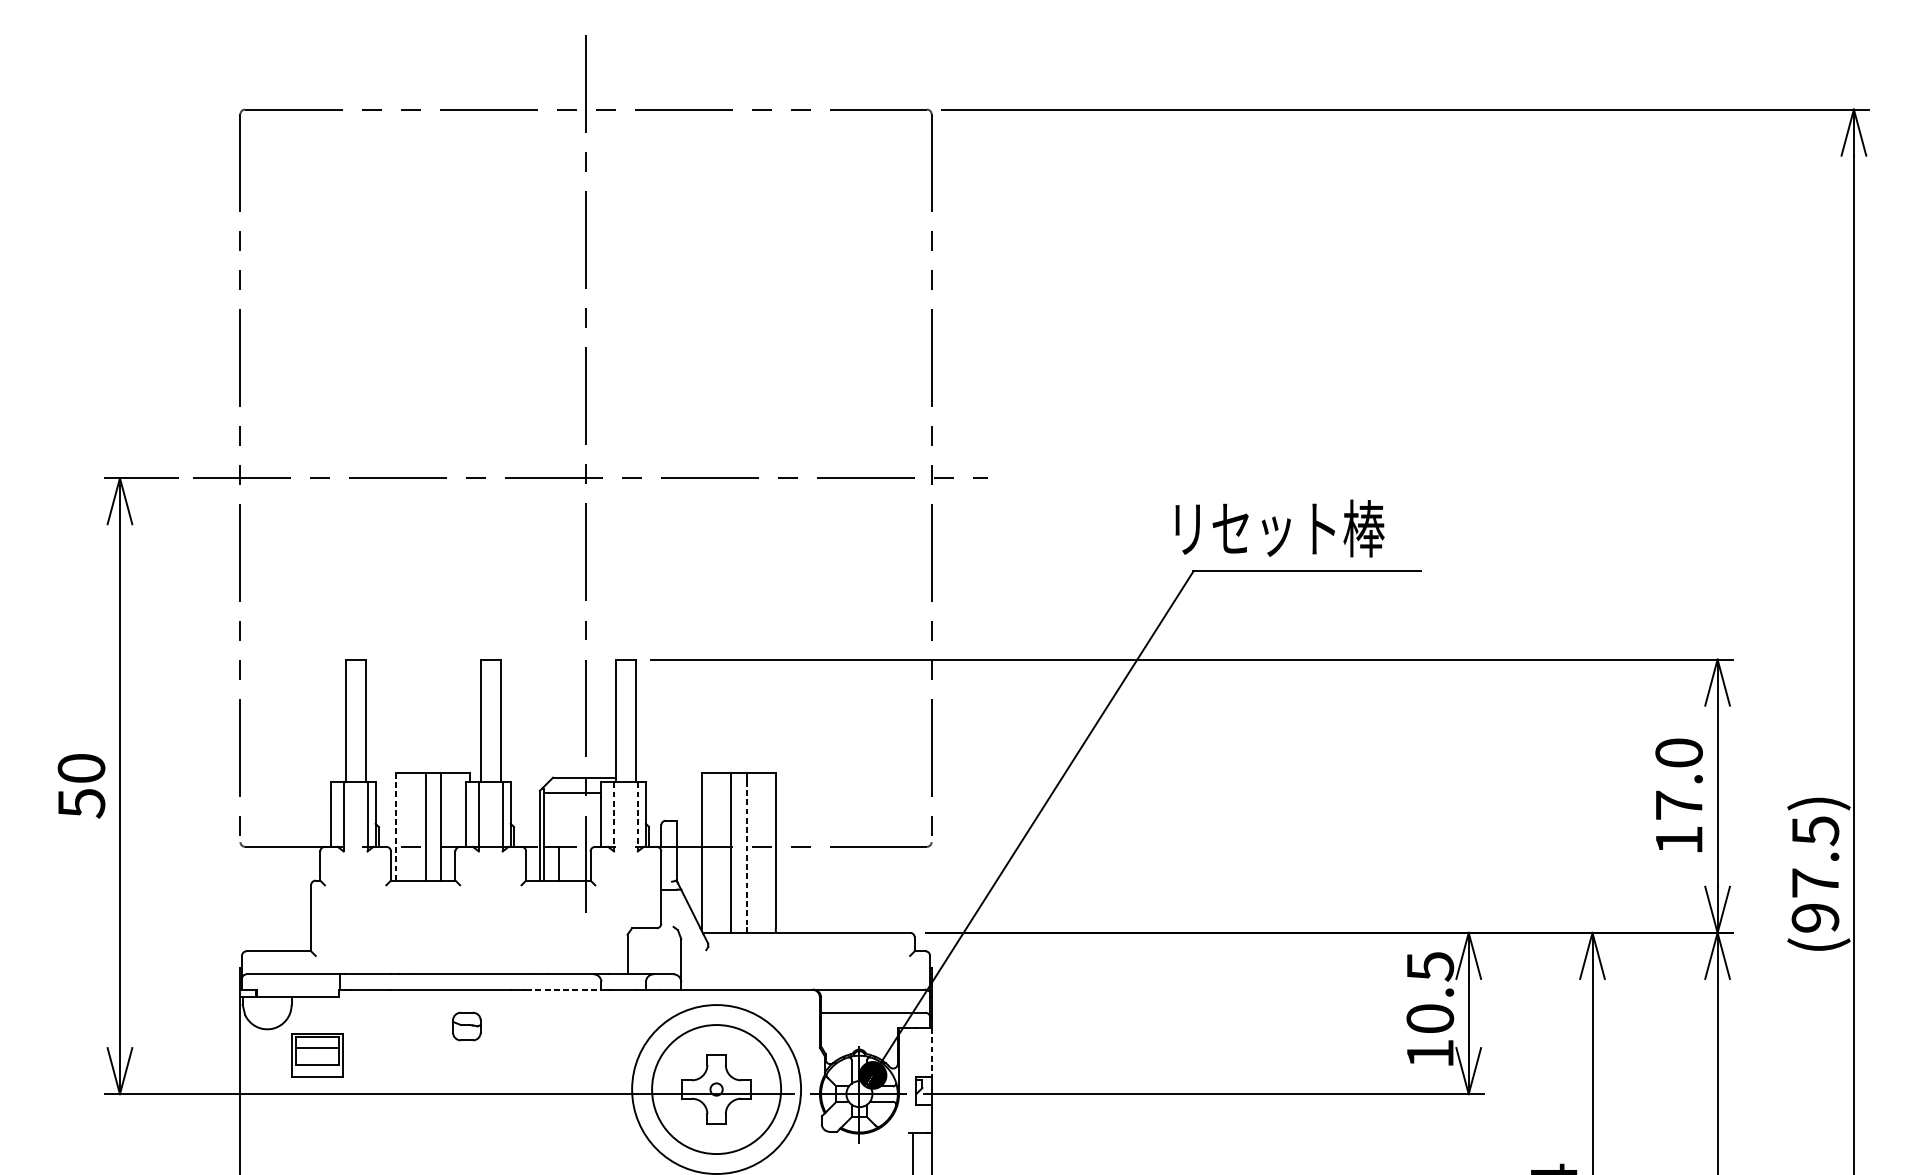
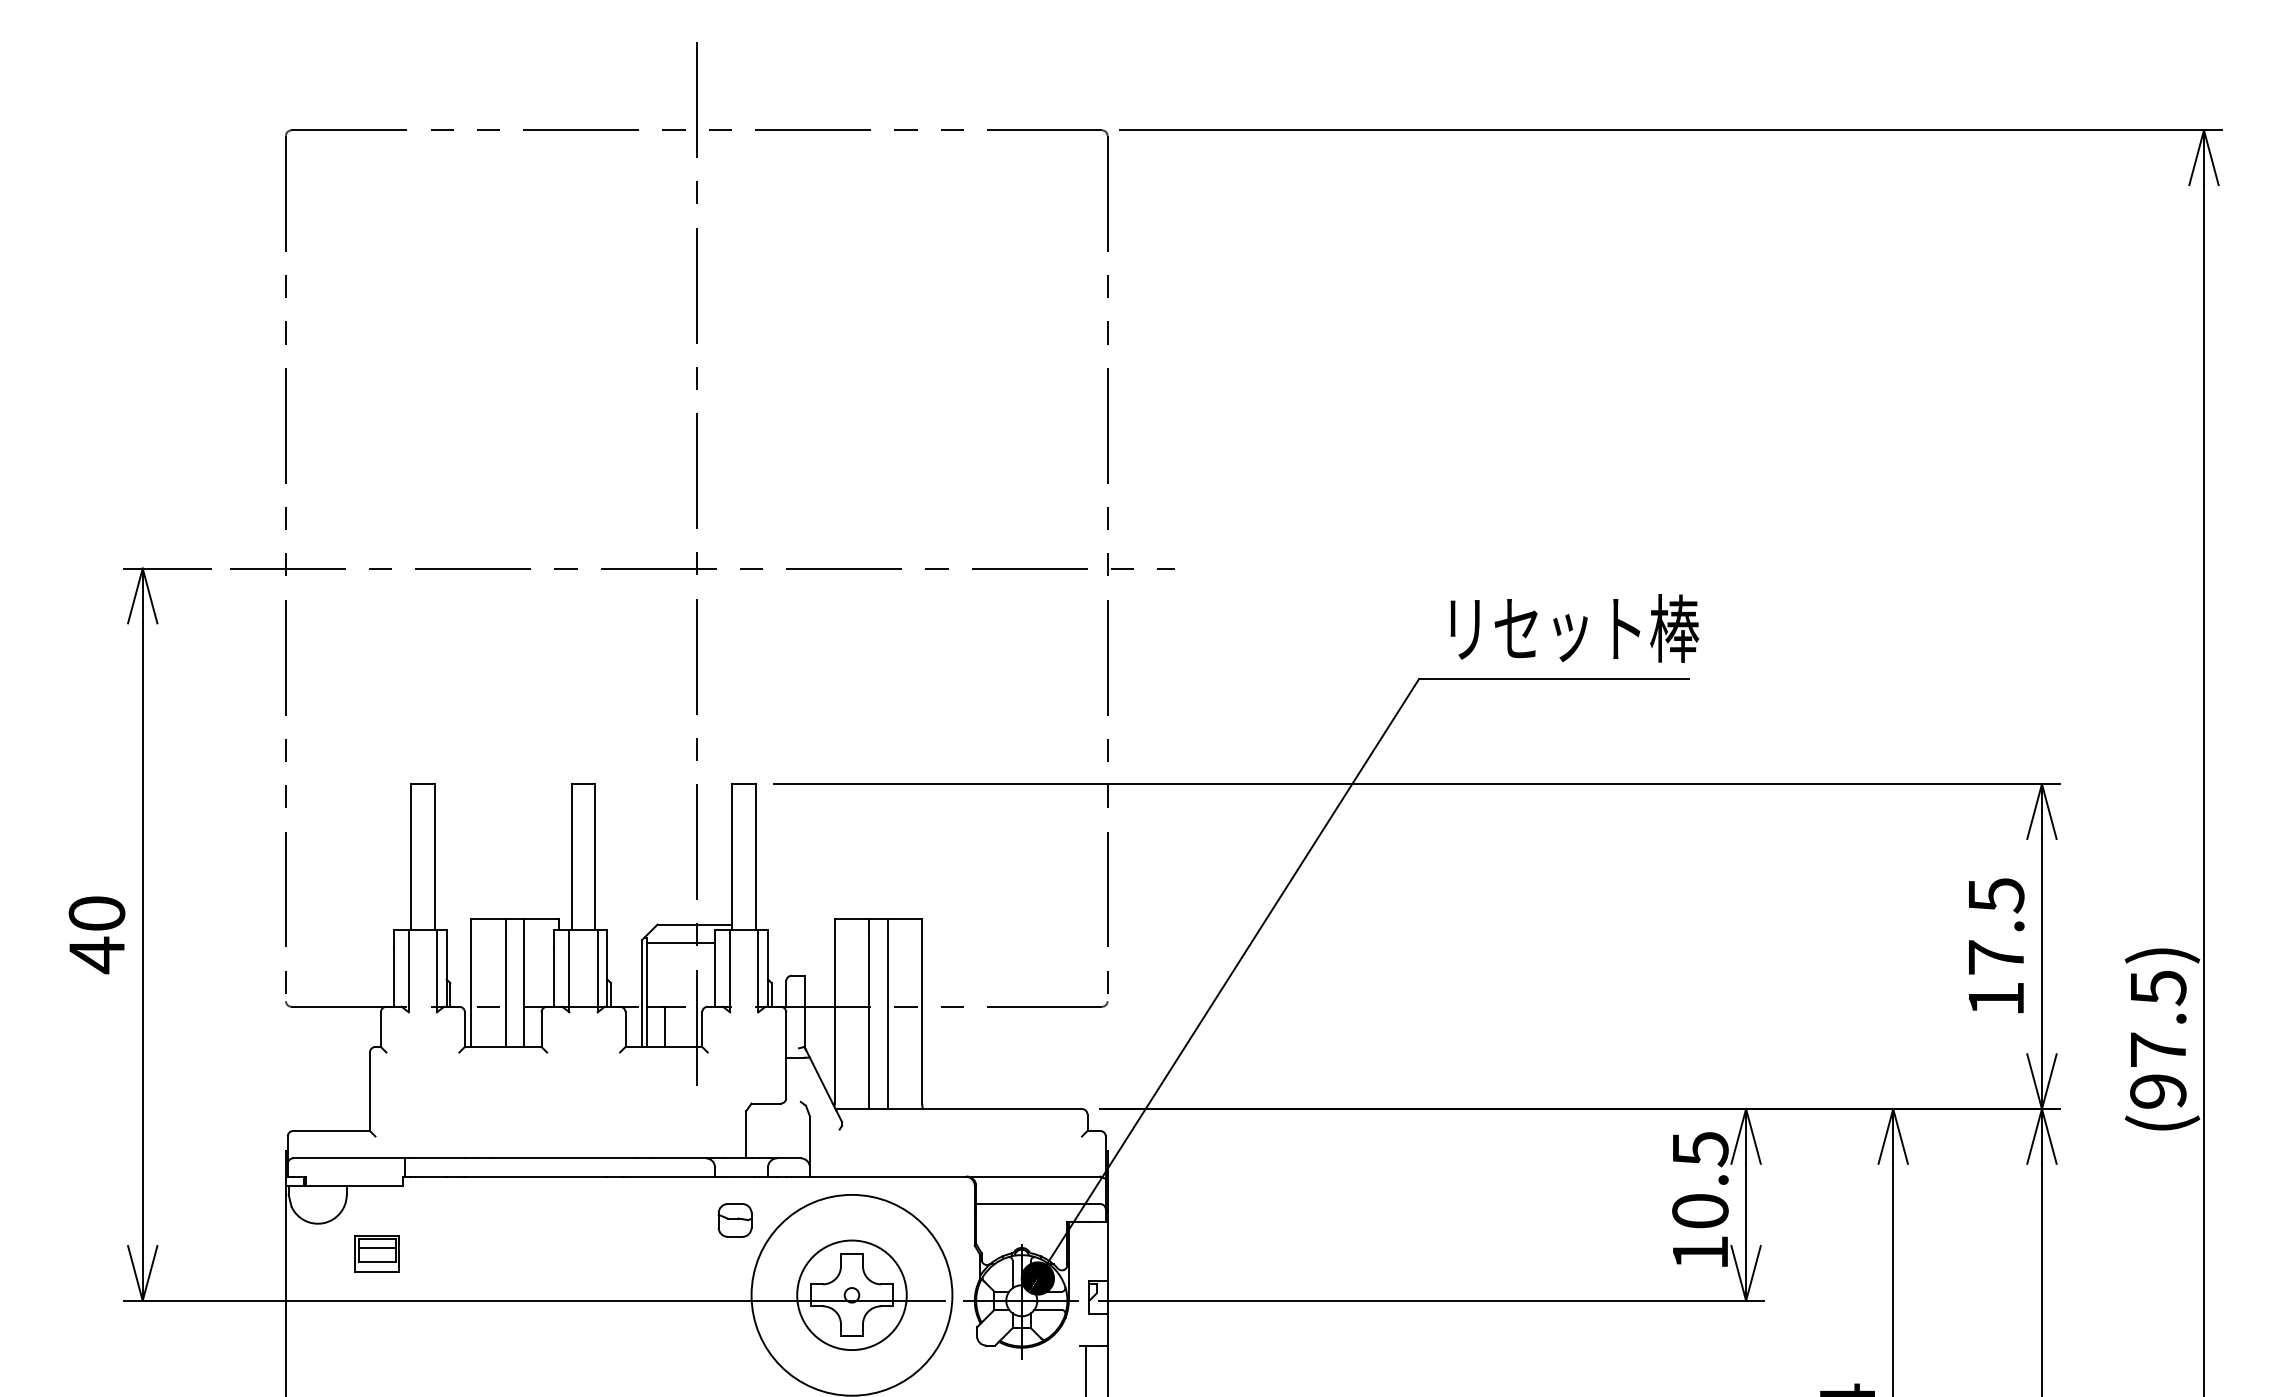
text: (1279, 528) -> (1574, 628), moved
text: (1679, 753) -> (1996, 895), 17.0 -> 17.5
text: (81, 803) -> (97, 955), 50 -> 40
line: (614, 817) -> (730, 971), dashed -> solid
line: (637, 817) -> (758, 971), dashed -> solid
line: (396, 827) -> (471, 983), dashed -> solid
line: (746, 854) -> (887, 1015), dashed -> solid
line: (563, 989) -> (670, 1176), dashed -> solid
part: (466, 1026) -> (734, 1220), moved
line: (931, 1052) -> (1107, 1251), dashed -> solid
part: (316, 1054) -> (376, 1253), size x0.71
circle: (716, 1089) -> (851, 1295), size x0.71

